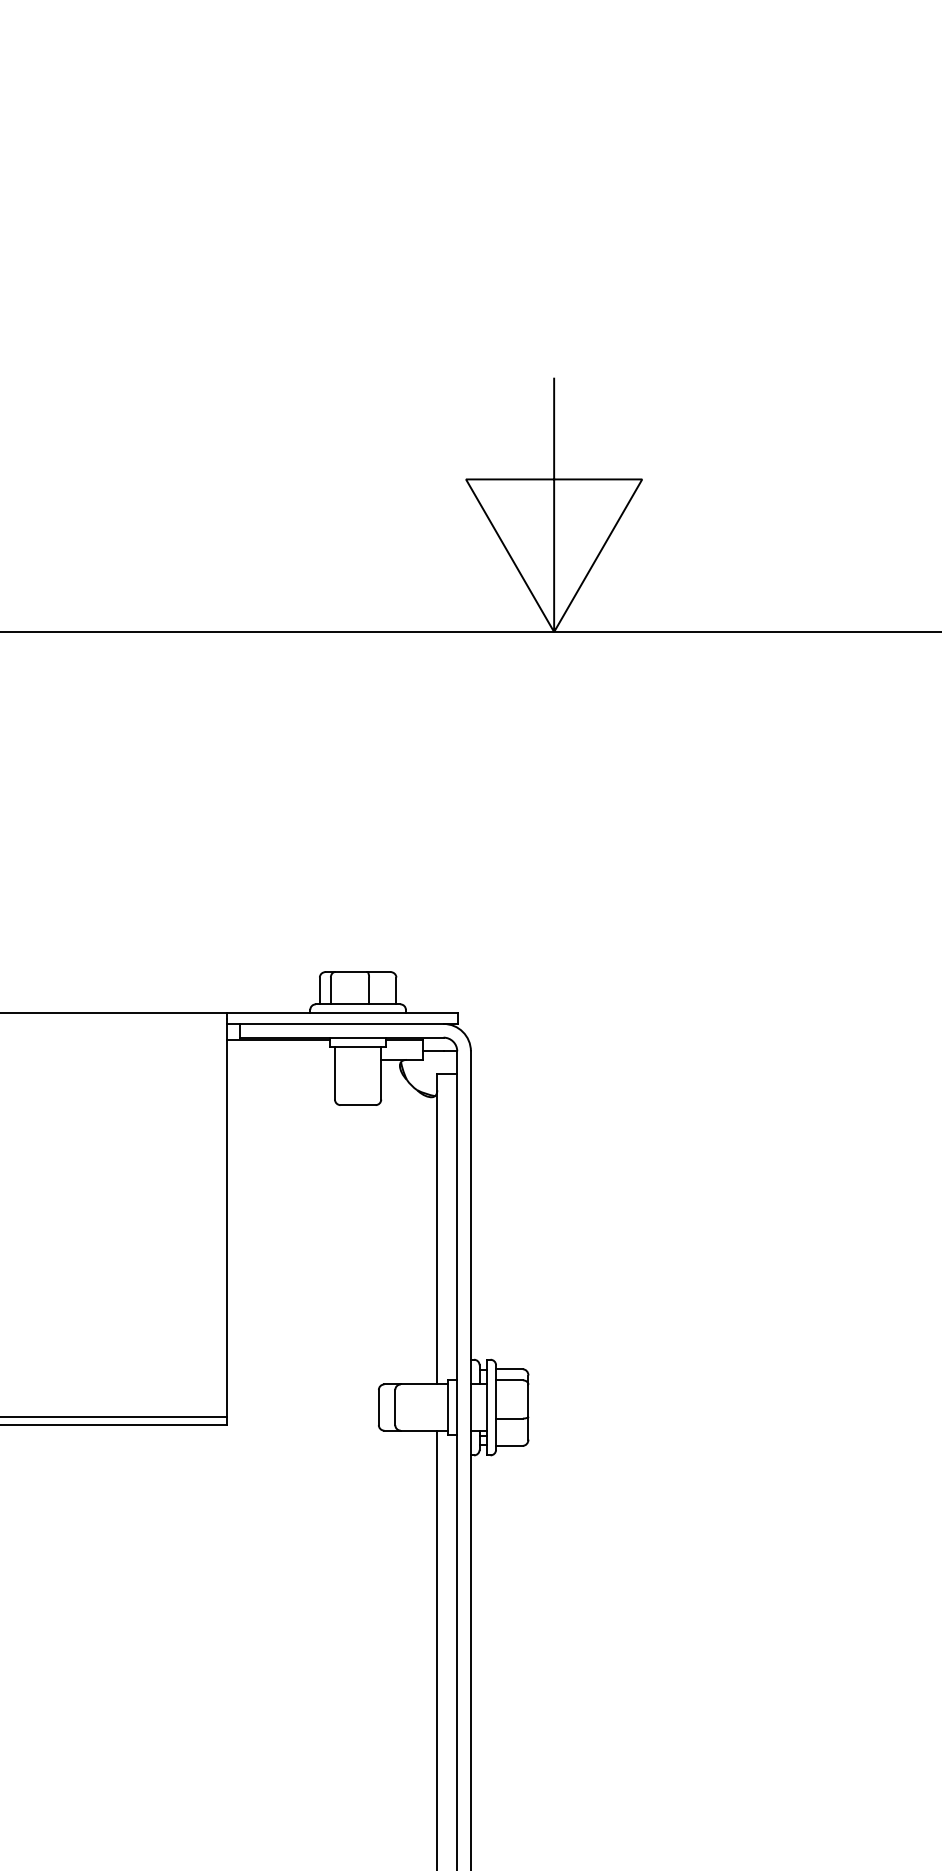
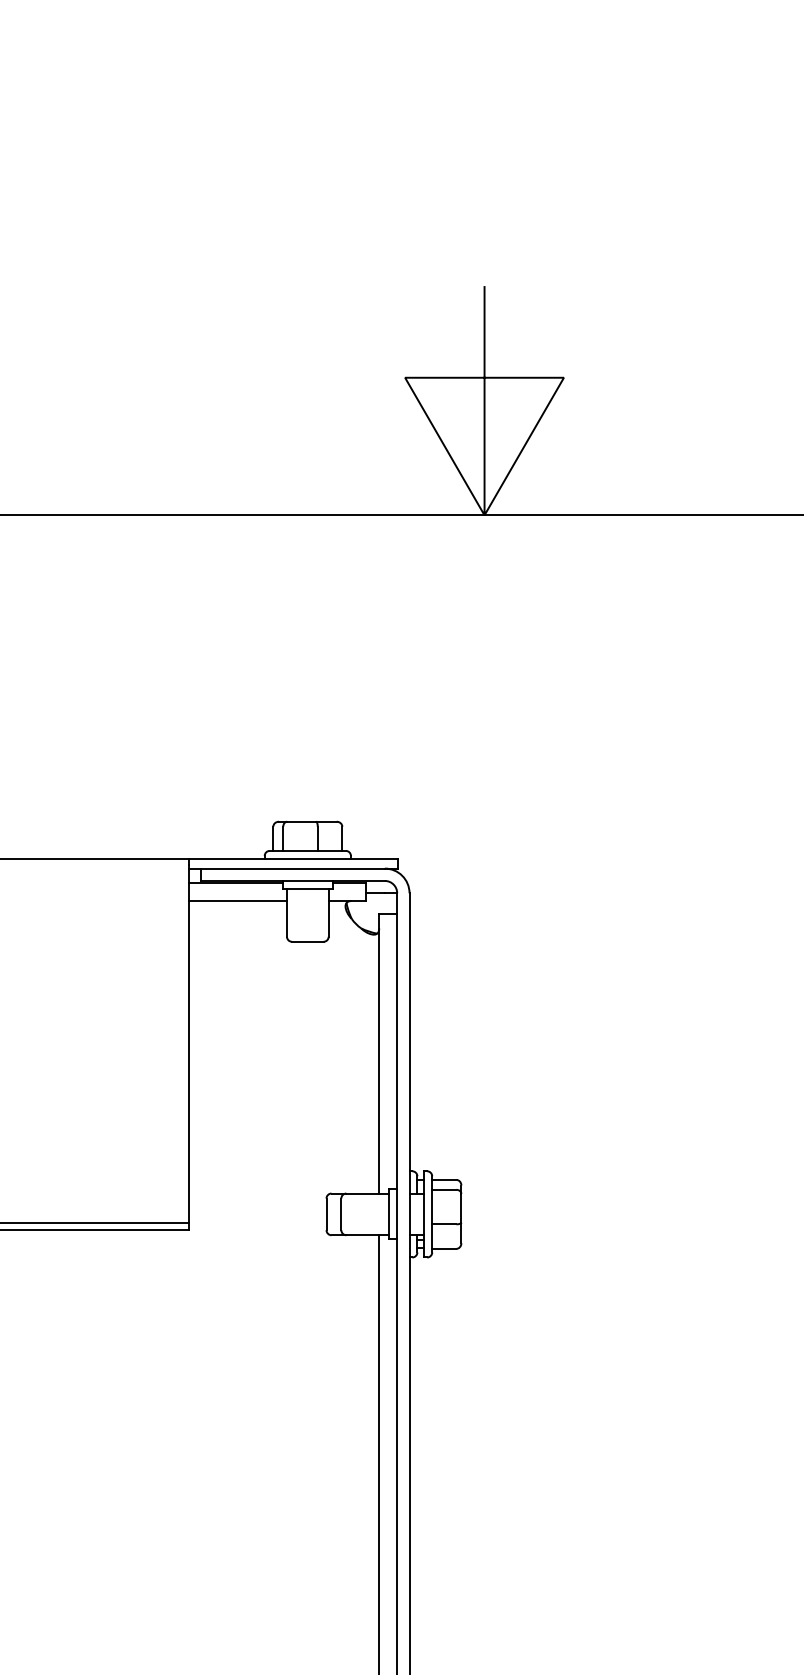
line: (280, 1059) -> (237, 900), added

